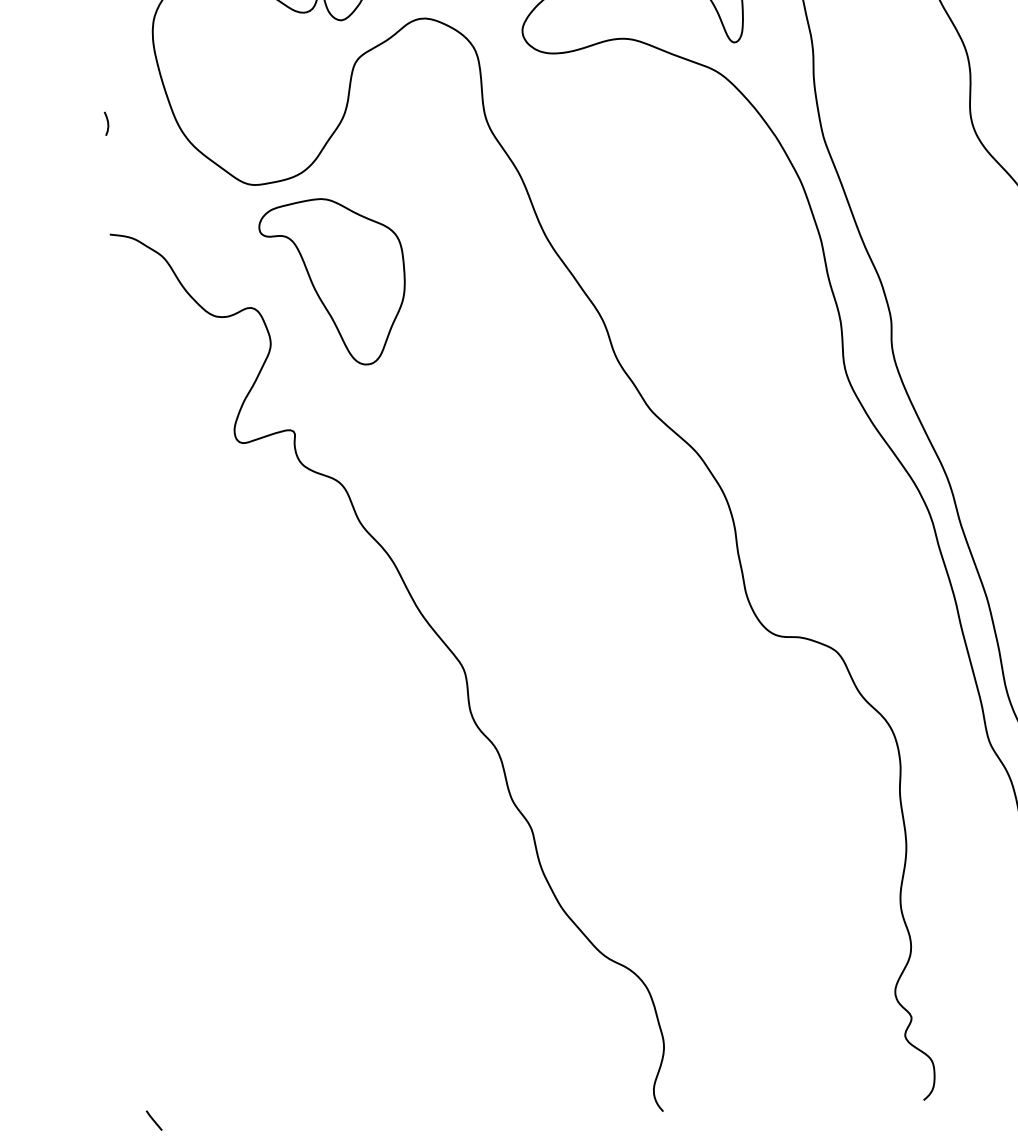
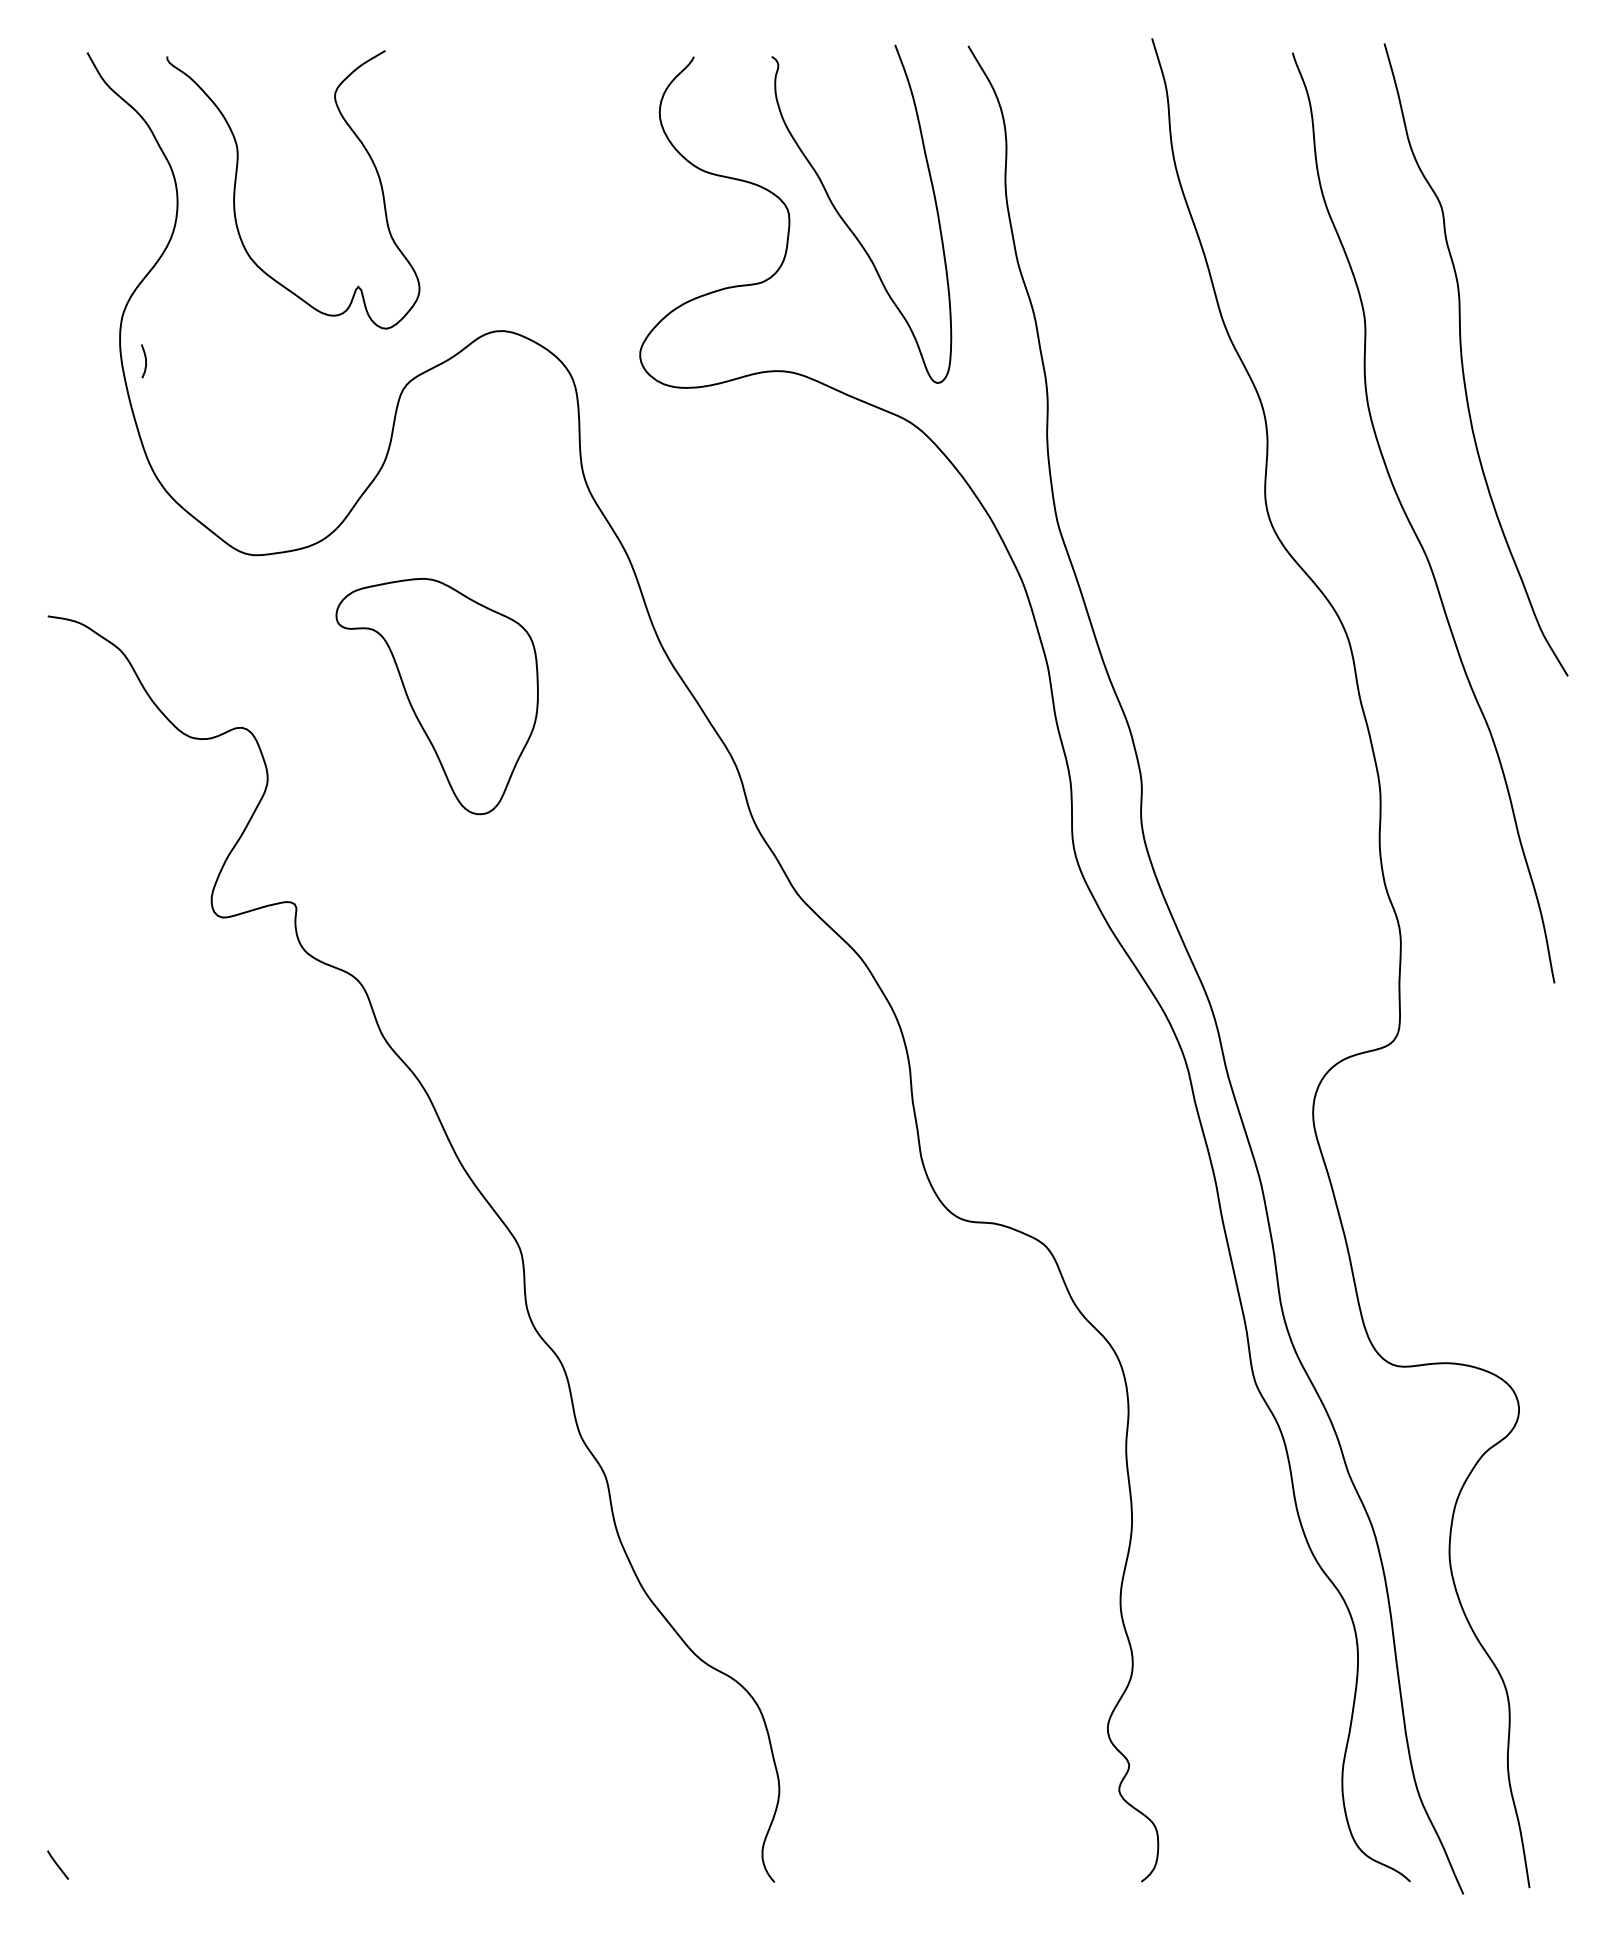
curve: (107, 123) -> (145, 361), moved
part: (332, 282) -> (436, 696), moved

